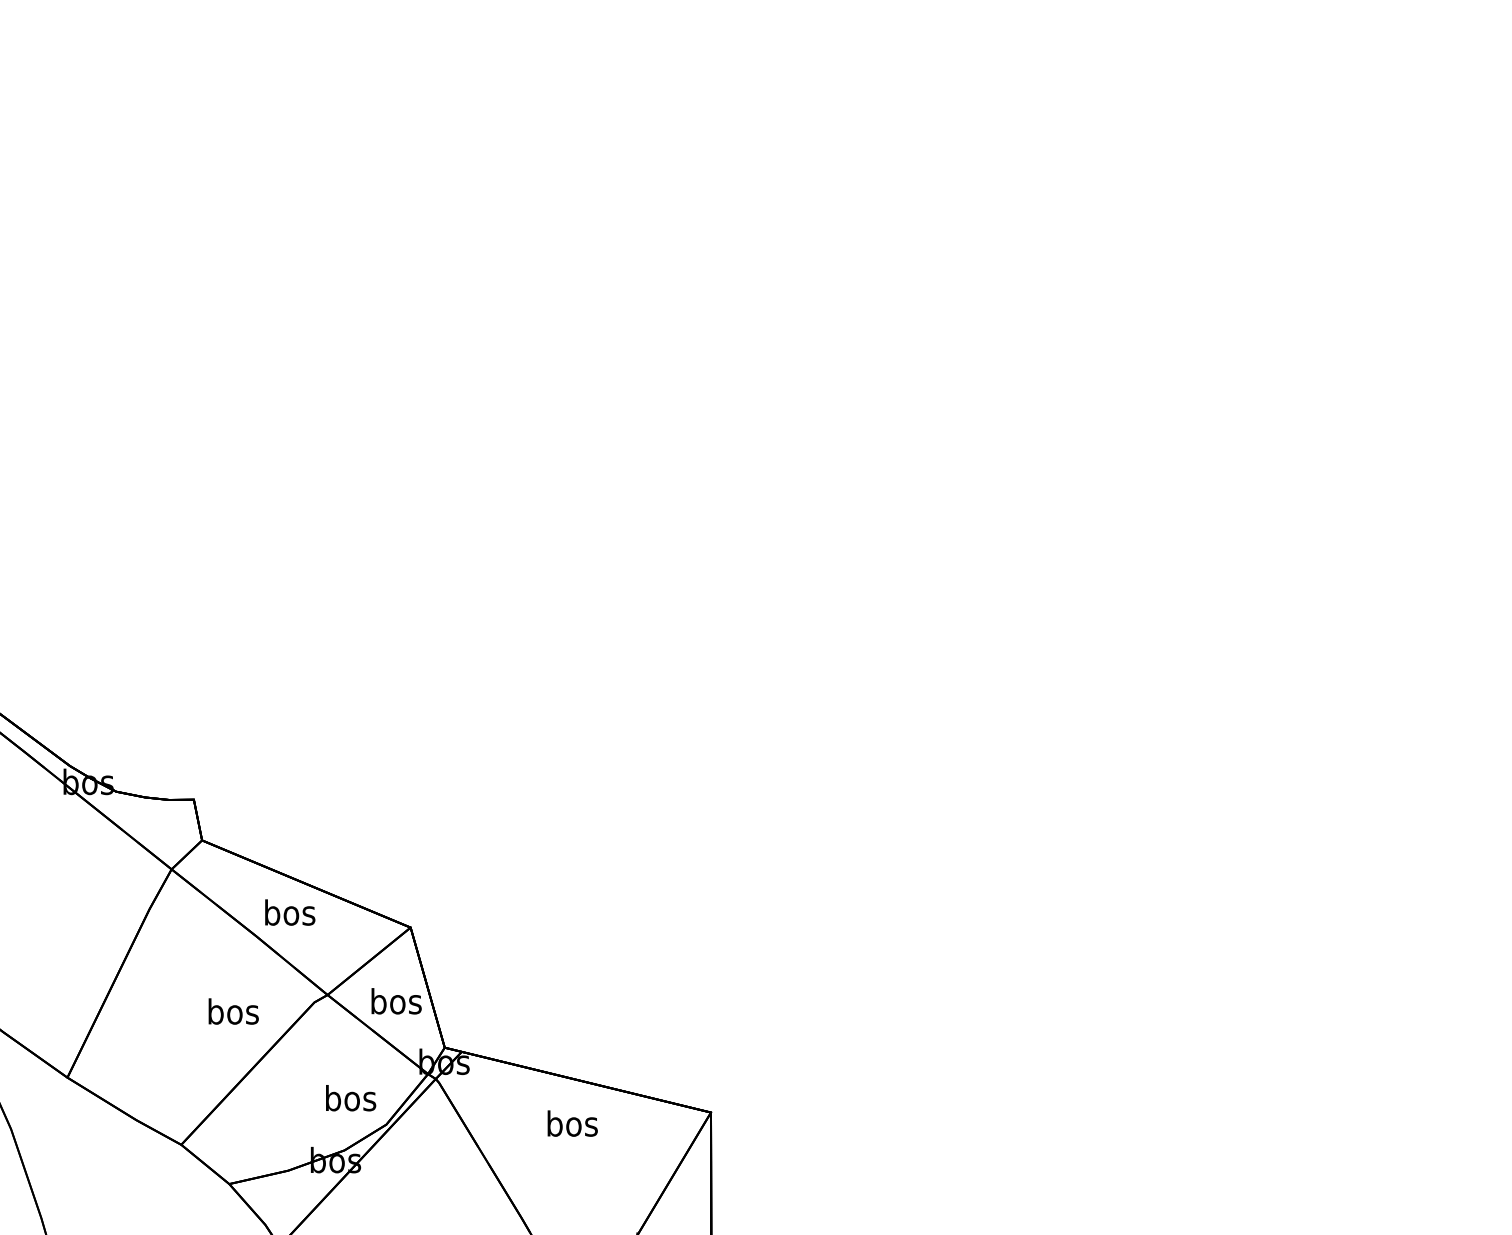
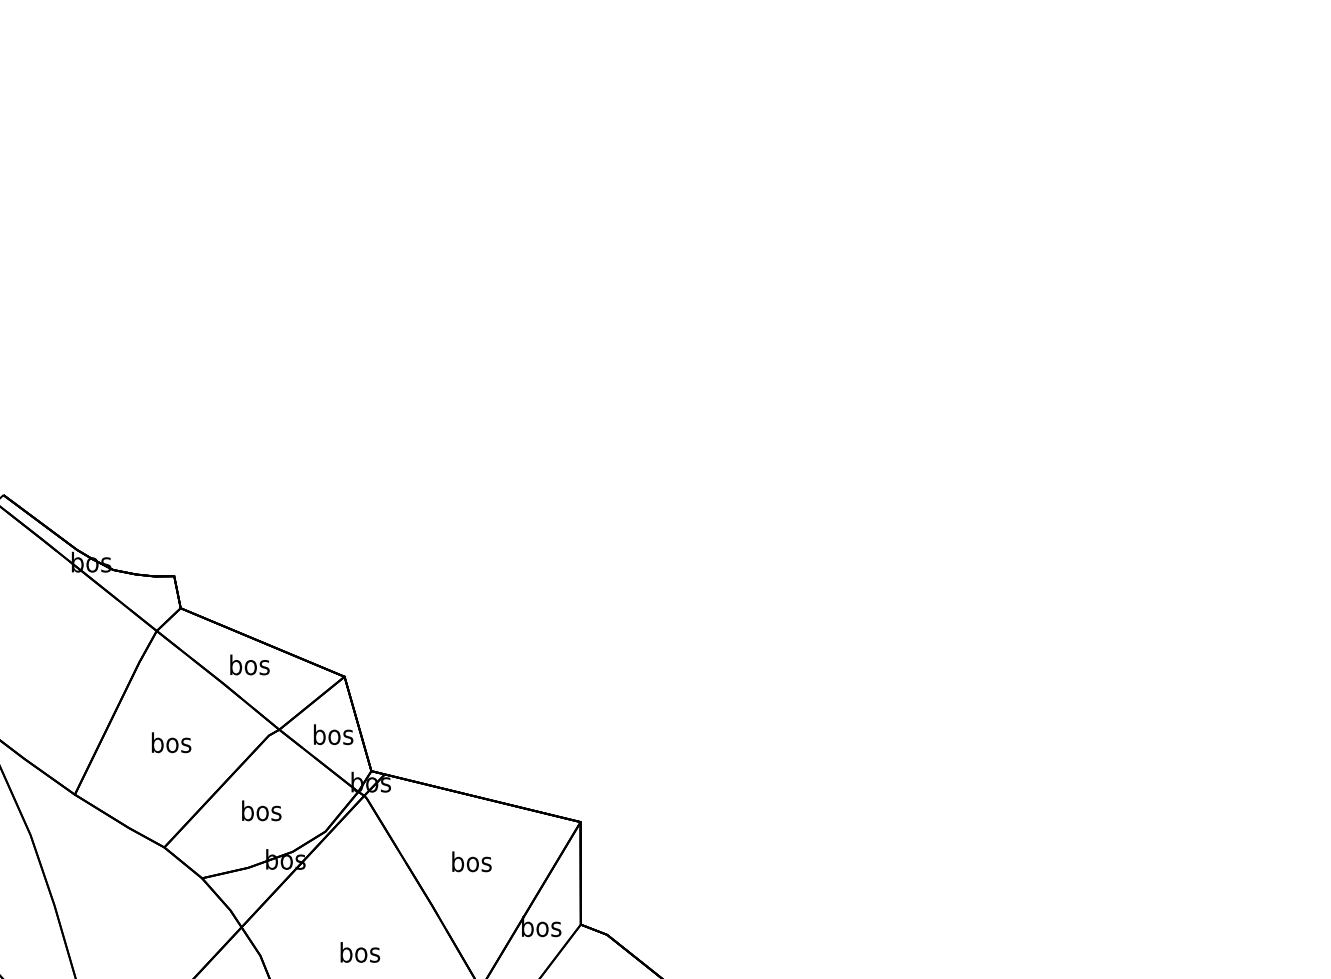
text: (233, 1011) -> (171, 742), moved
text: (350, 1097) -> (261, 810), moved
text: (572, 1123) -> (471, 861), moved

